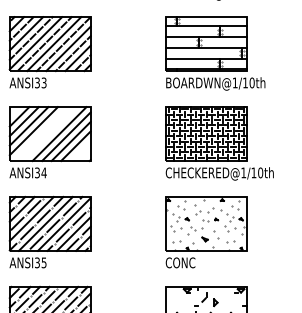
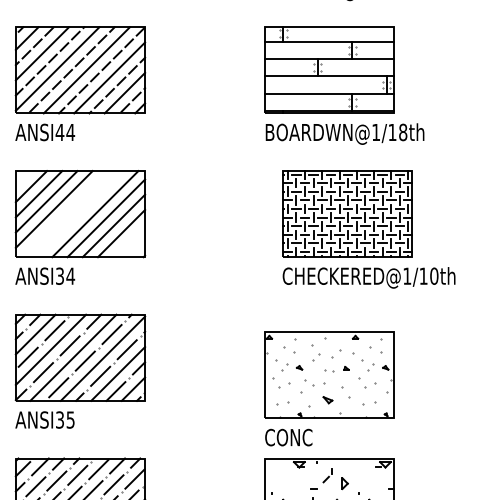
text: (40, 82) -> (64, 131), ANSI33 -> ANSI44
text: (251, 82) -> (402, 131), BOARDWN@1/10th -> BOARDWN@1/18th
part: (219, 143) -> (368, 229), moved
part: (206, 232) -> (330, 389), moved

